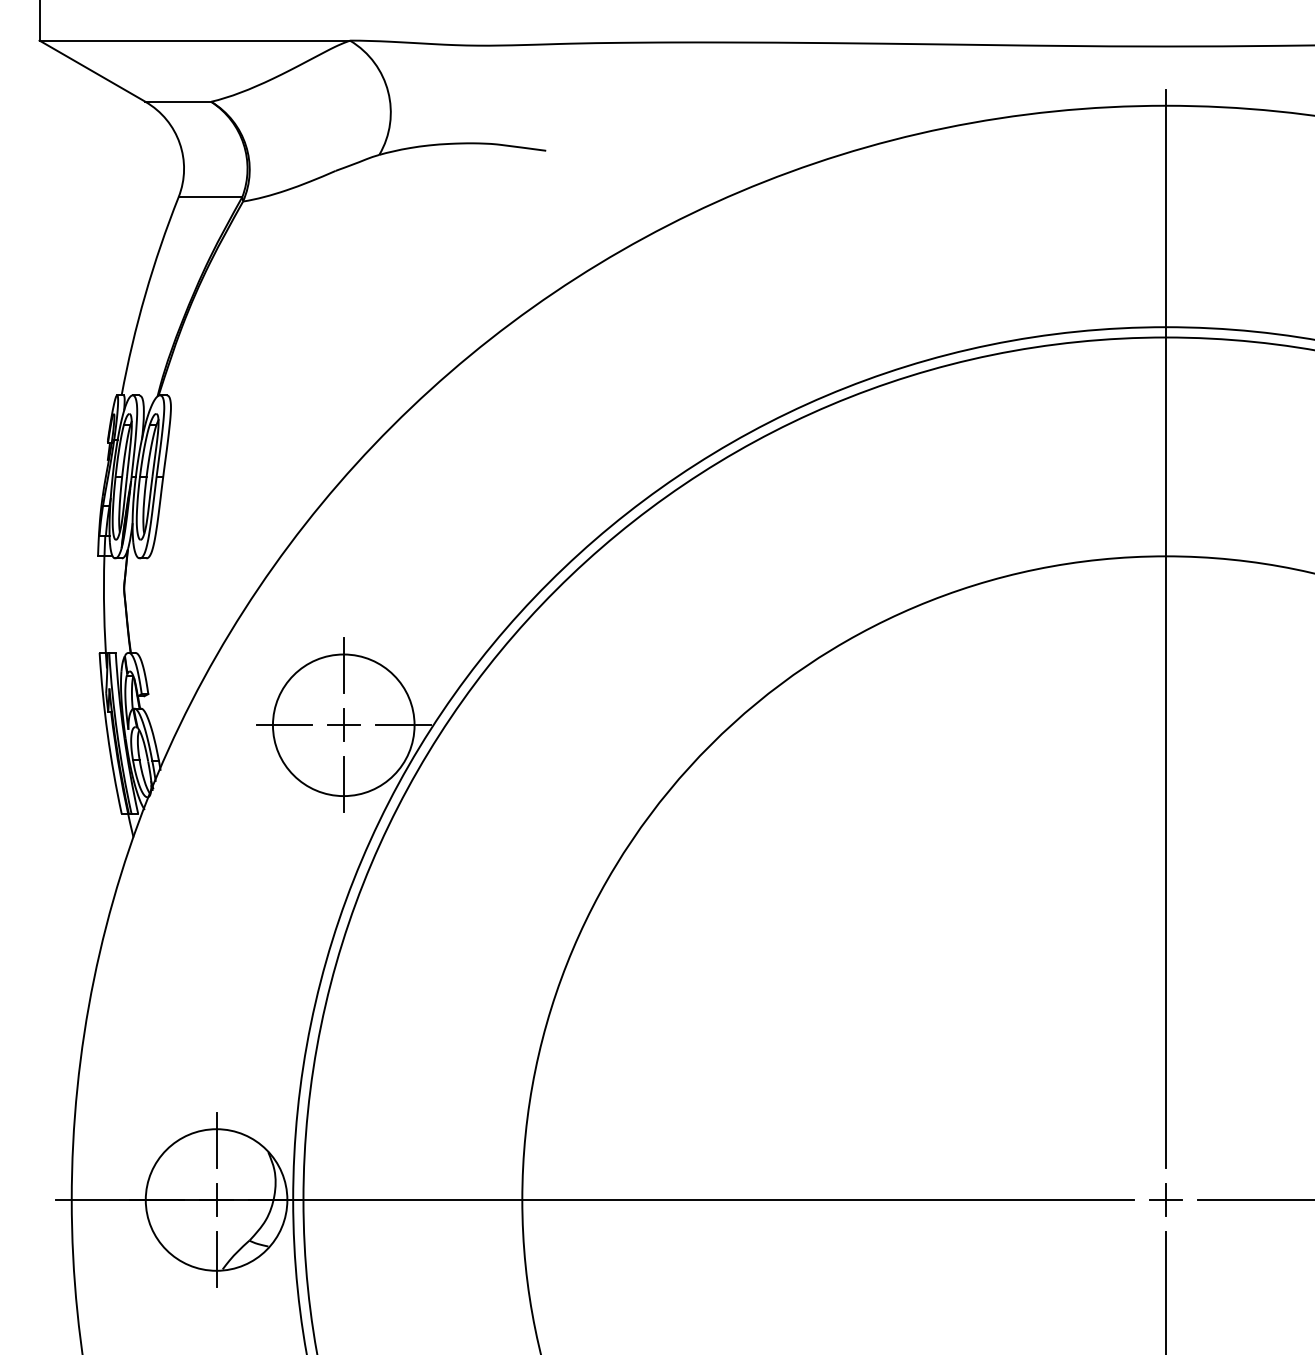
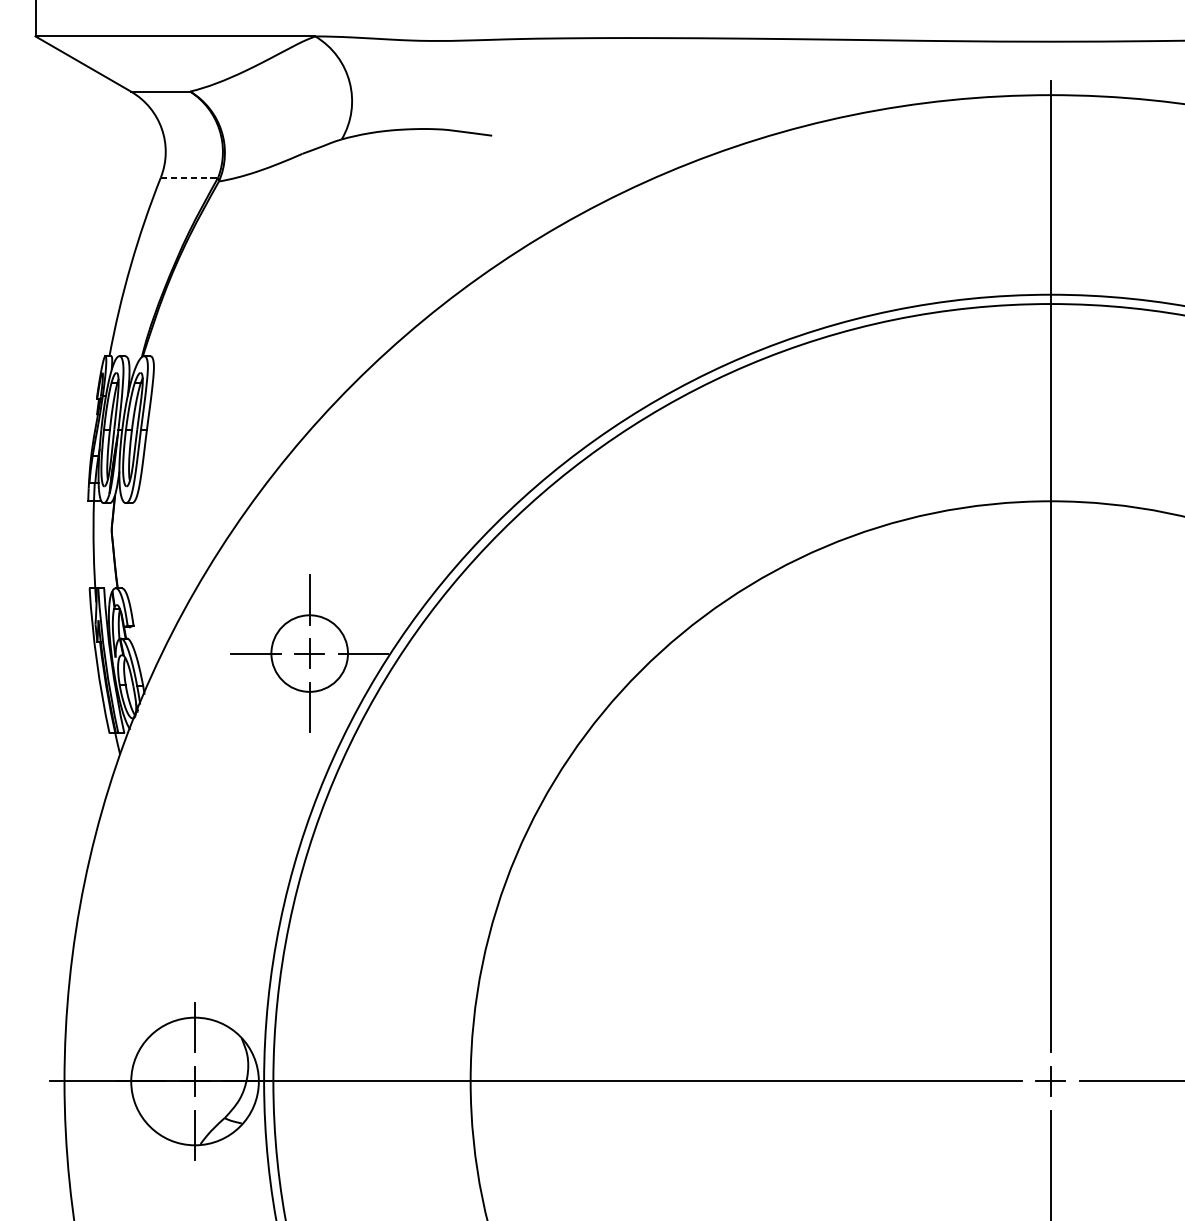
line: (210, 197) -> (189, 177), solid -> dashed
circle: (343, 725) -> (309, 653), size x0.6

